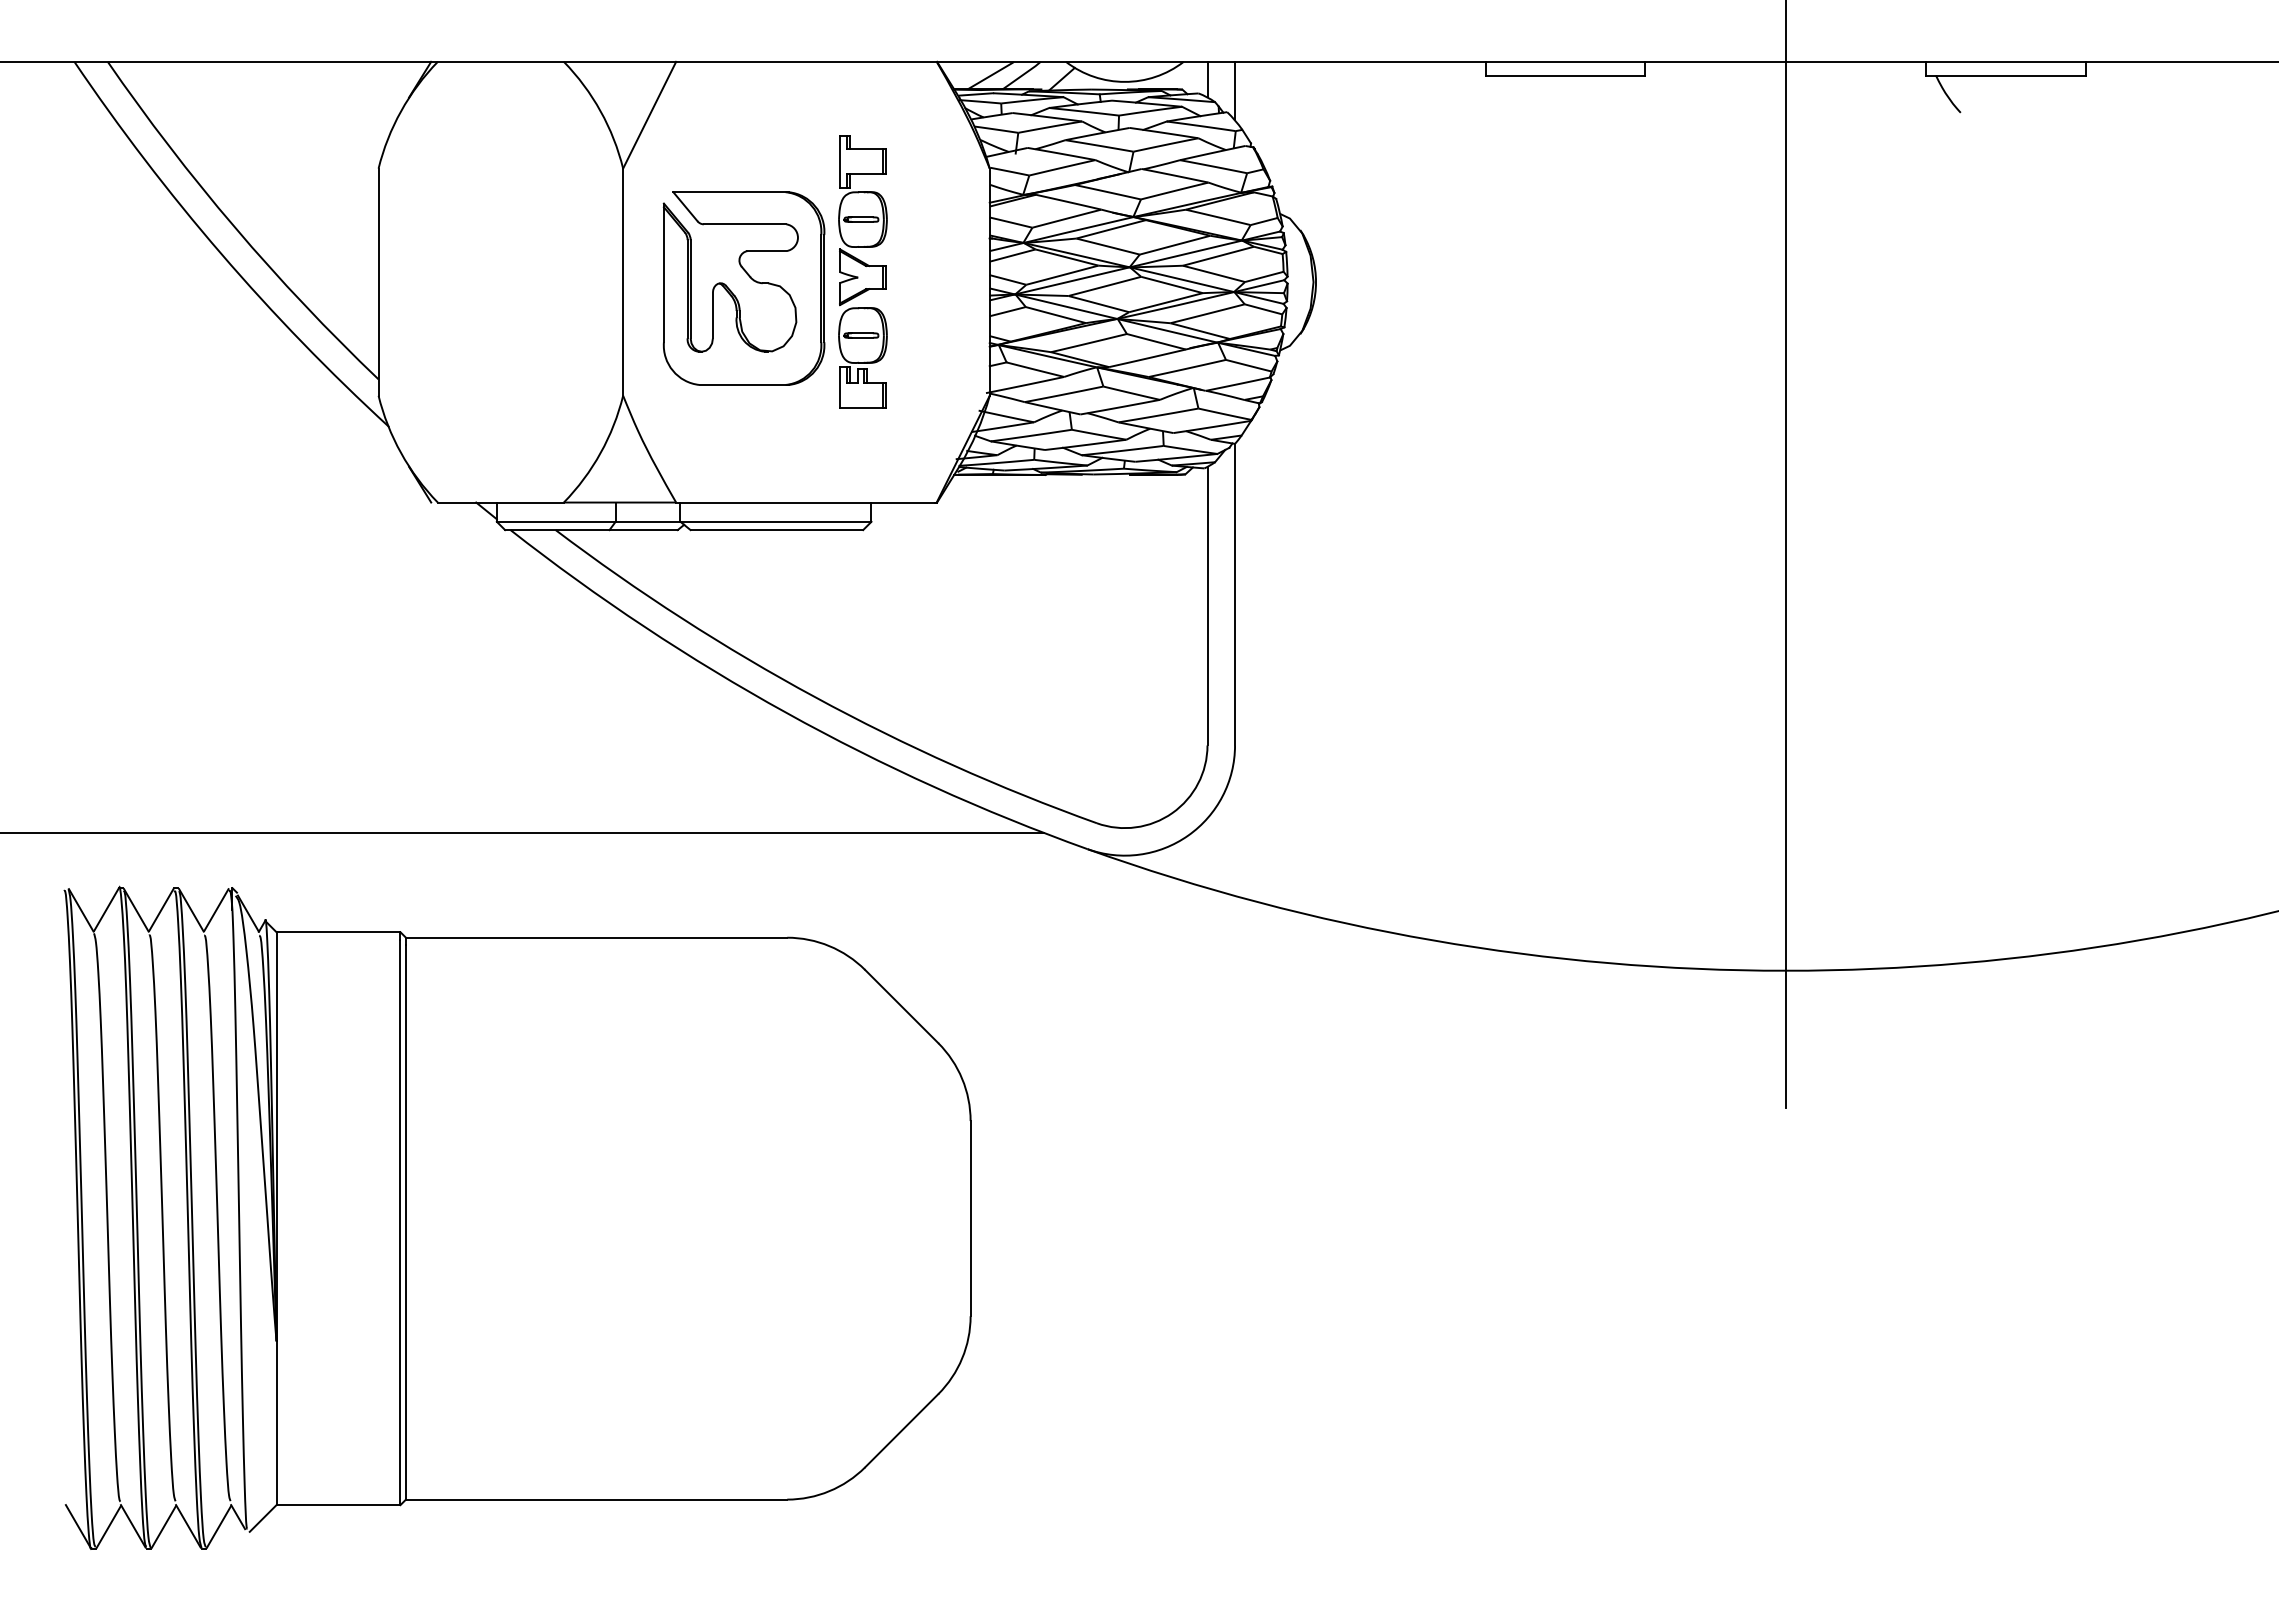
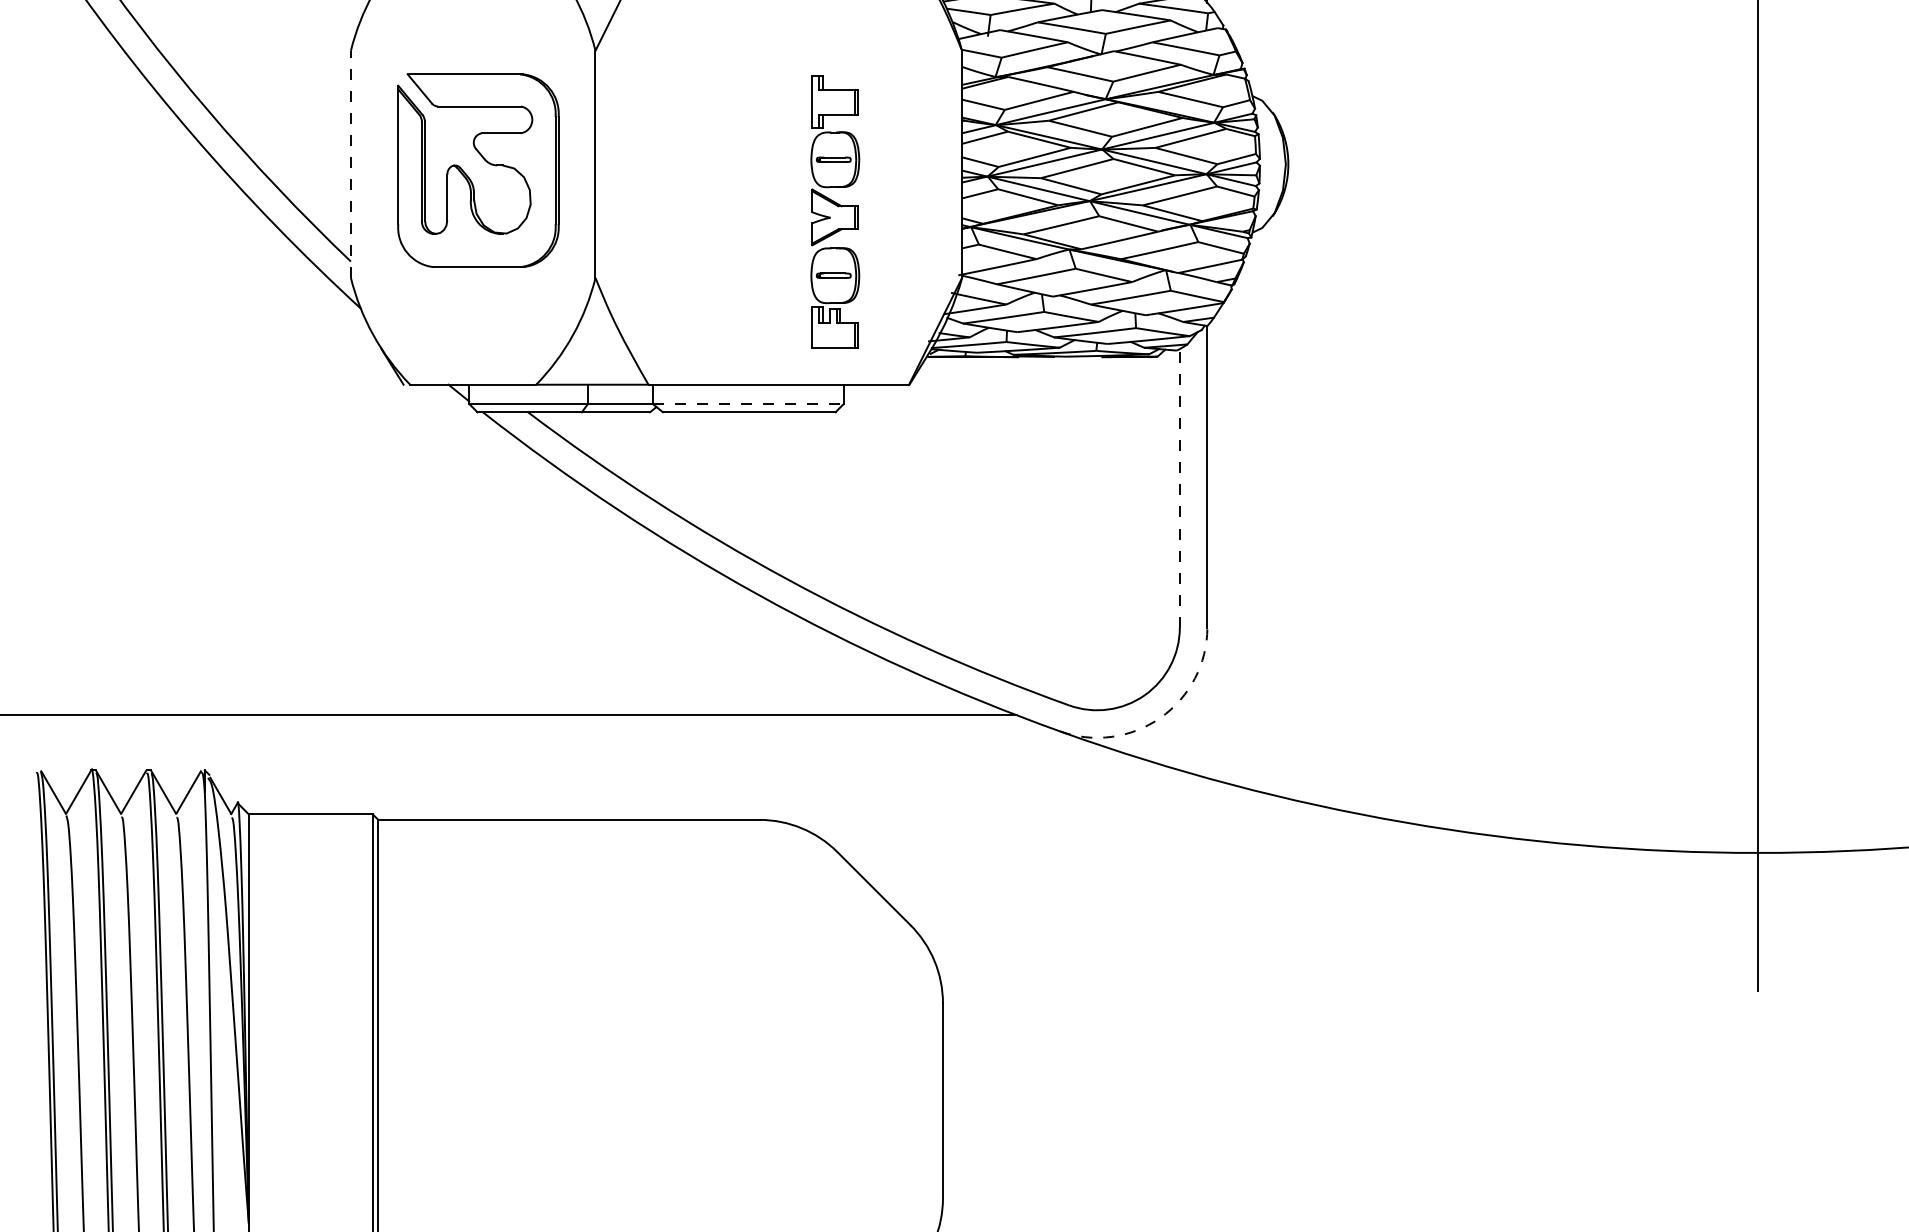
part: (862, 271) -> (834, 211), moved
line: (378, 282) -> (350, 164), solid -> dashed
part: (735, 295) -> (469, 177), moved
line: (776, 521) -> (748, 403), solid -> dashed
line: (1207, 605) -> (1179, 487), solid -> dashed
arc: (1188, 835) -> (1160, 717), solid -> dashed

